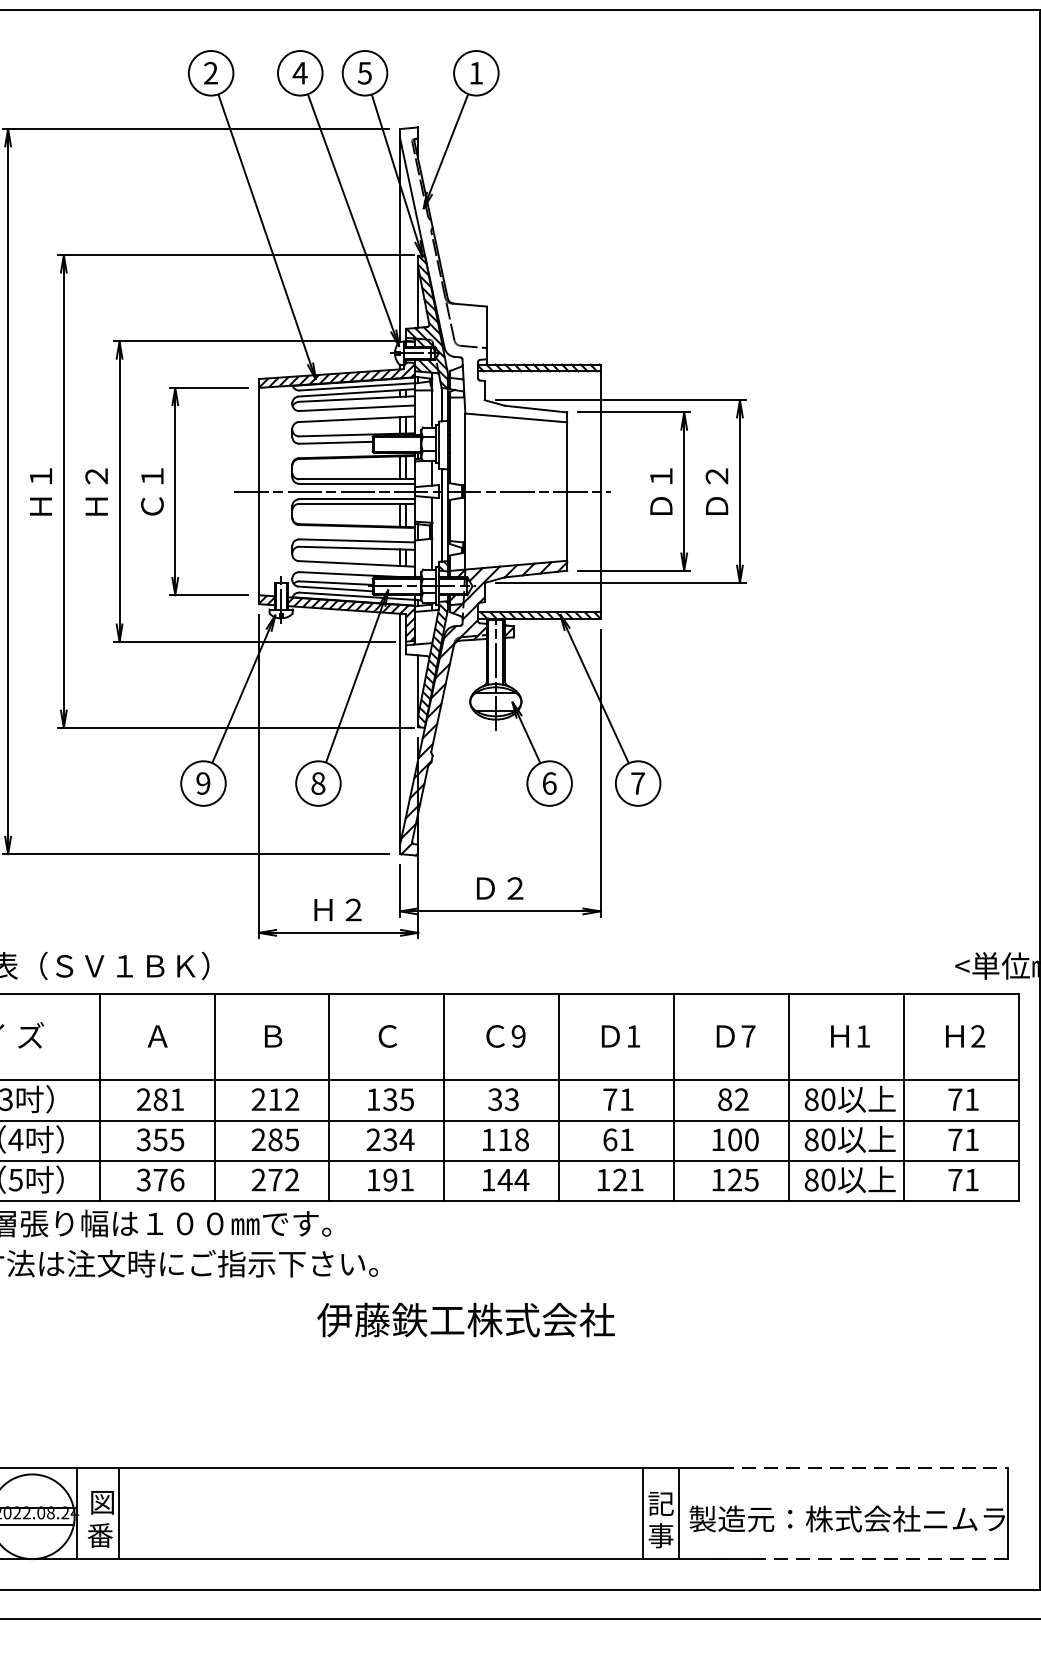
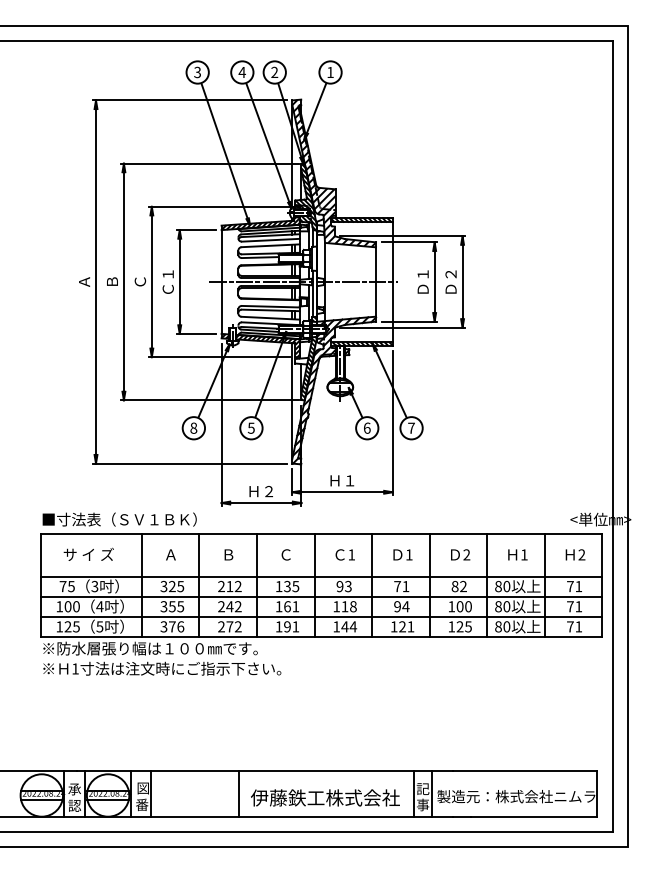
text: (210, 73) -> (197, 72), 2 -> 3
text: (364, 73) -> (274, 72), 5 -> 2
hatch: (484, 272) -> (334, 172), added
text: (41, 490) -> (112, 281), Ｈ１ -> Ｂ
text: (96, 490) -> (140, 281), Ｈ２ -> Ｃ
text: (202, 782) -> (193, 427), 9 -> 8
text: (316, 782) -> (250, 427), 8 -> 5
text: (498, 887) -> (341, 480), Ｄ２ -> Ｈ１
text: (518, 1035) -> (351, 554), 9 -> 1
text: (747, 1035) -> (466, 554), 7 -> 2
text: (160, 1099) -> (172, 586), 281 -> 325
text: (494, 1099) -> (339, 586), 33 -> 93
text: (282, 1139) -> (233, 606), 285 -> 242
text: (390, 1139) -> (287, 606), 234 -> 161
text: (618, 1139) -> (401, 606), 61 -> 94
text: (466, 1319) -> (325, 797), moved
line: (865, 1468) -> (525, 771), dashed -> solid
line: (292, 1512) -> (238, 793), added
line: (881, 1558) -> (533, 816), dashed -> solid

